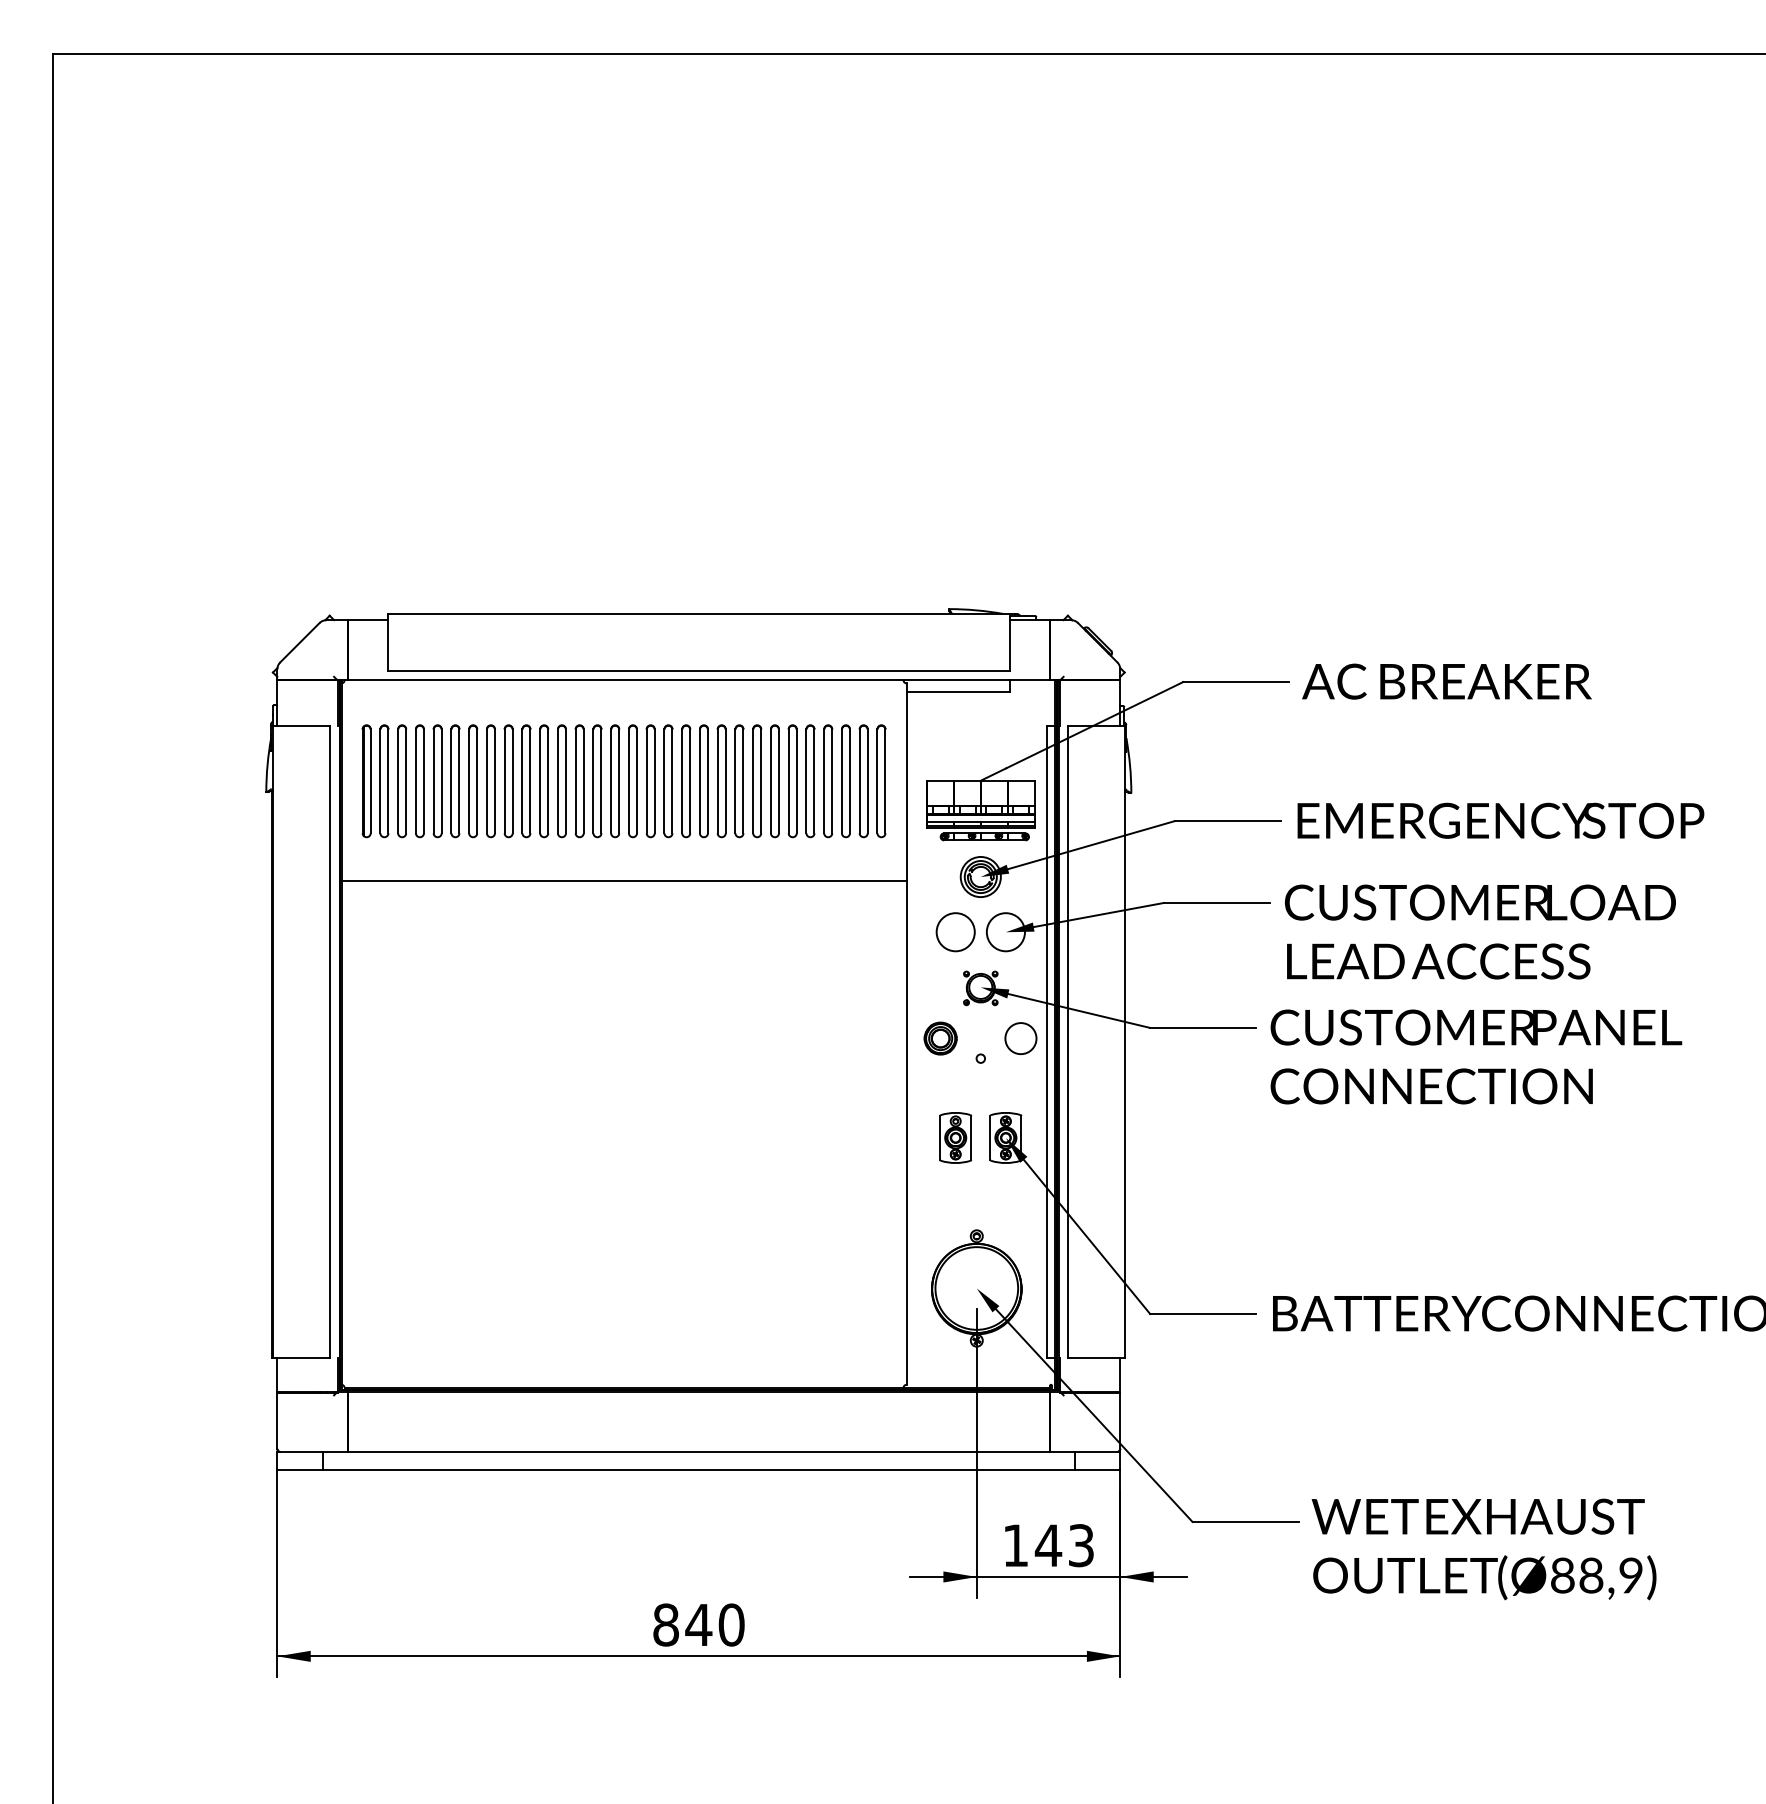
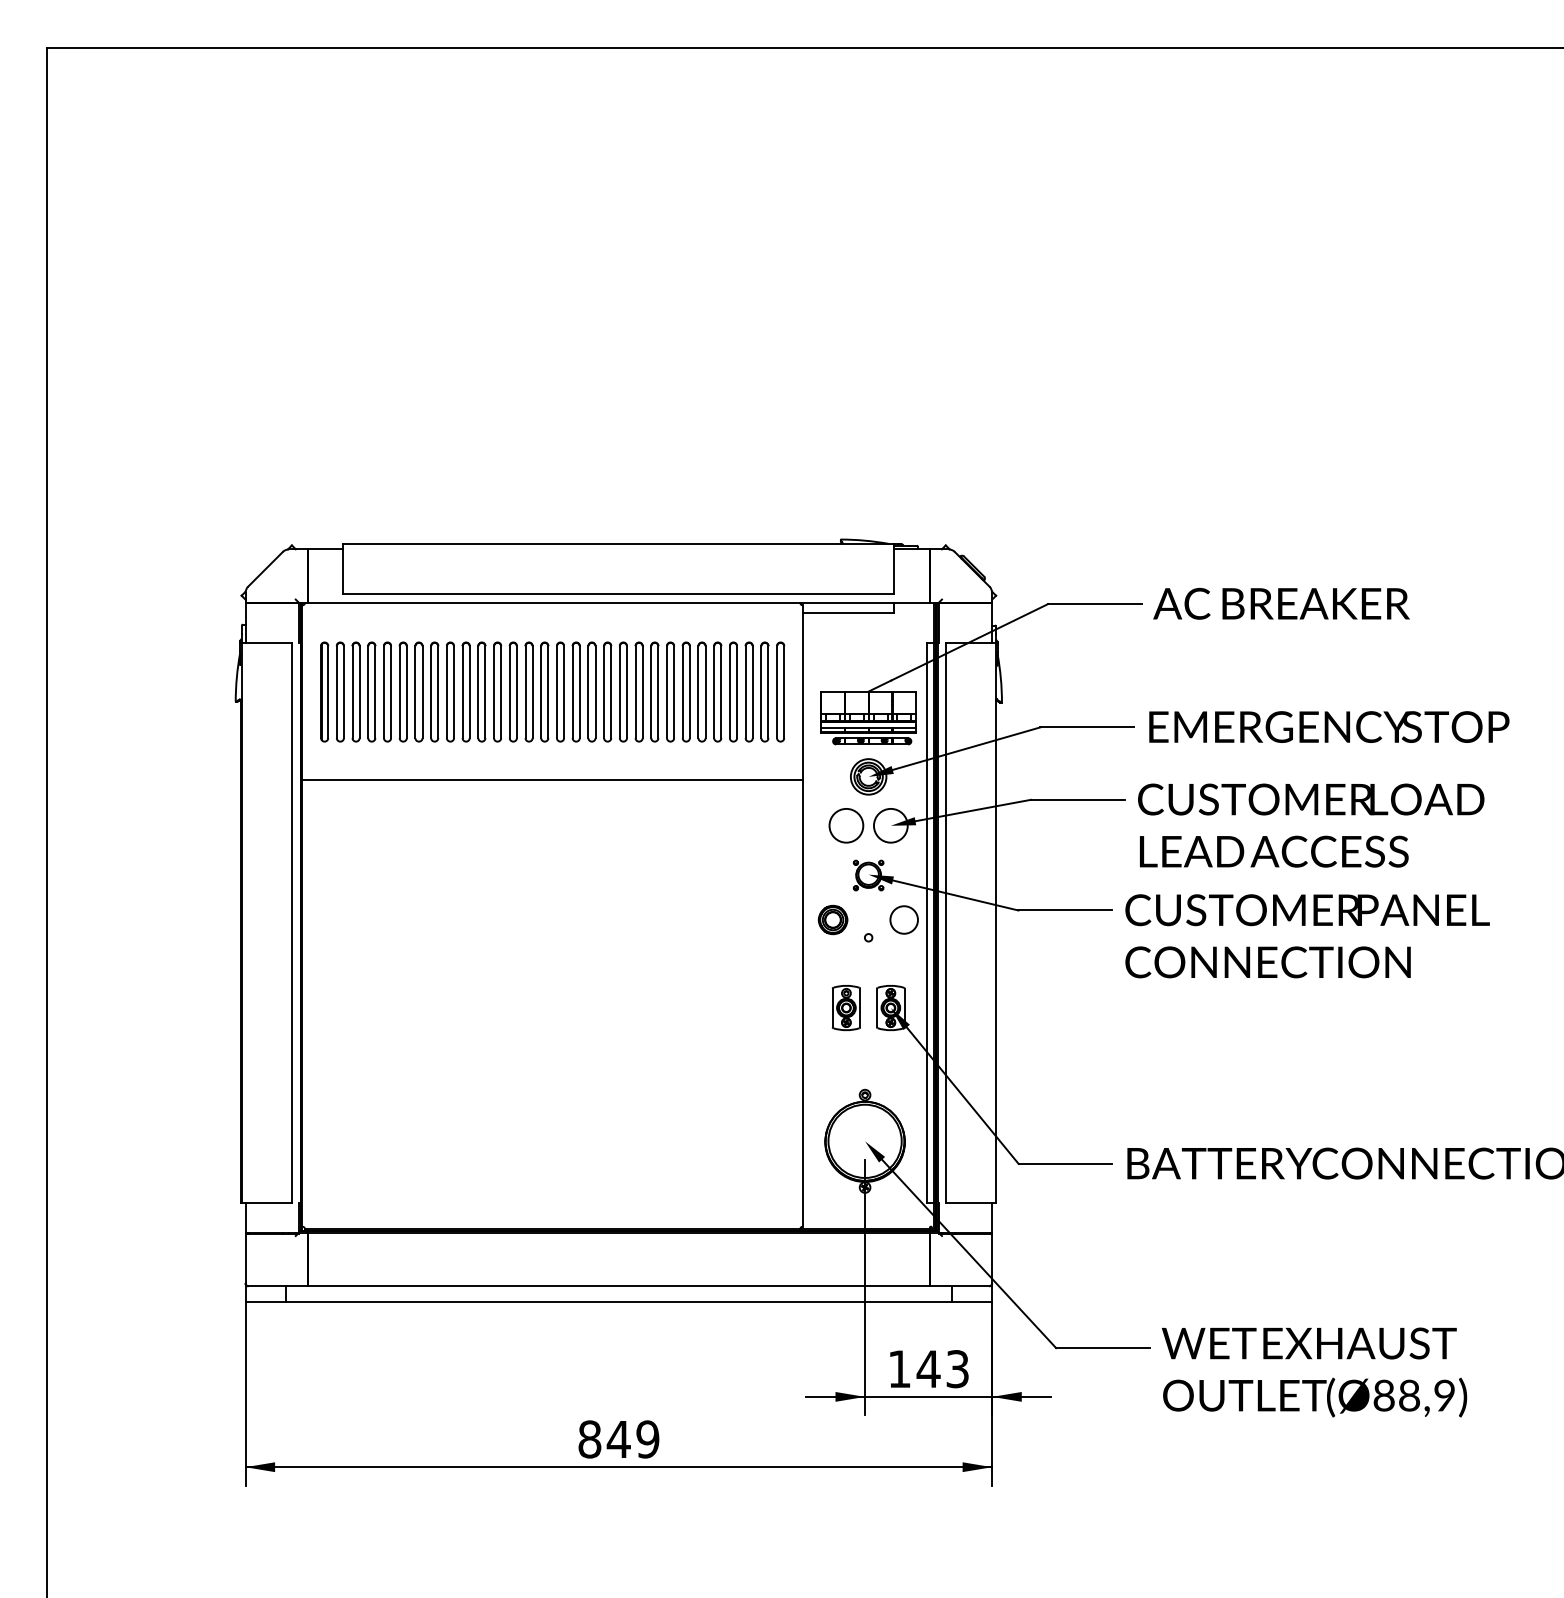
text: (731, 1624) -> (647, 1438), 840 -> 849

